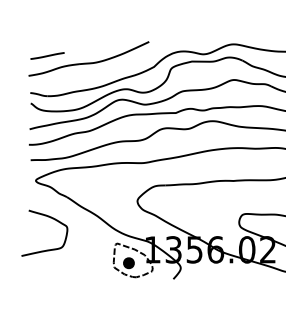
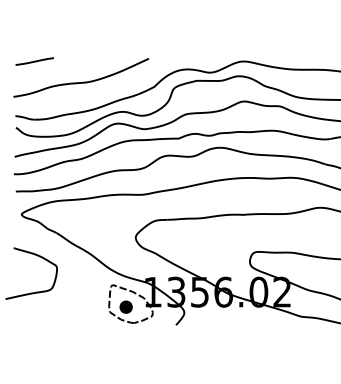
line: (47, 55) -> (34, 61), moved

